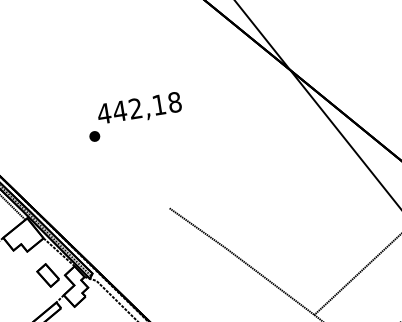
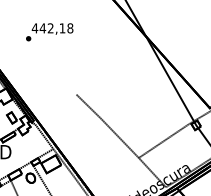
text: (134, 117) -> (49, 32), moved

